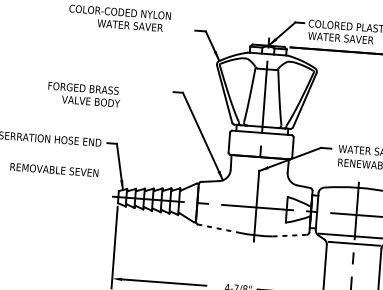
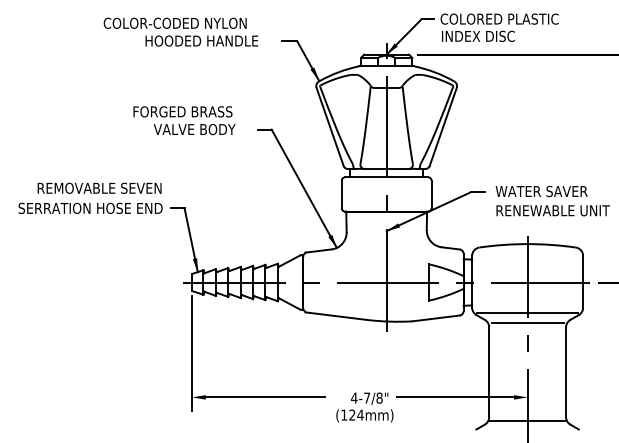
text: (137, 25) -> (201, 40), WATER SAVER -> HOODED HANDLE
text: (341, 37) -> (487, 35), WATER SAVER -> INDEX DISC
text: (84, 94) -> (184, 120), moved
text: (54, 169) -> (99, 187), moved
line: (219, 228) -> (336, 316), dashed -> solid
line: (289, 235) -> (436, 318), dashed -> solid

